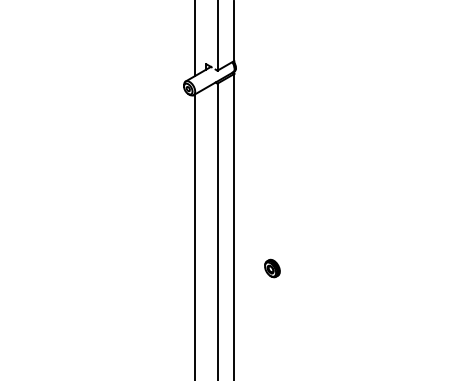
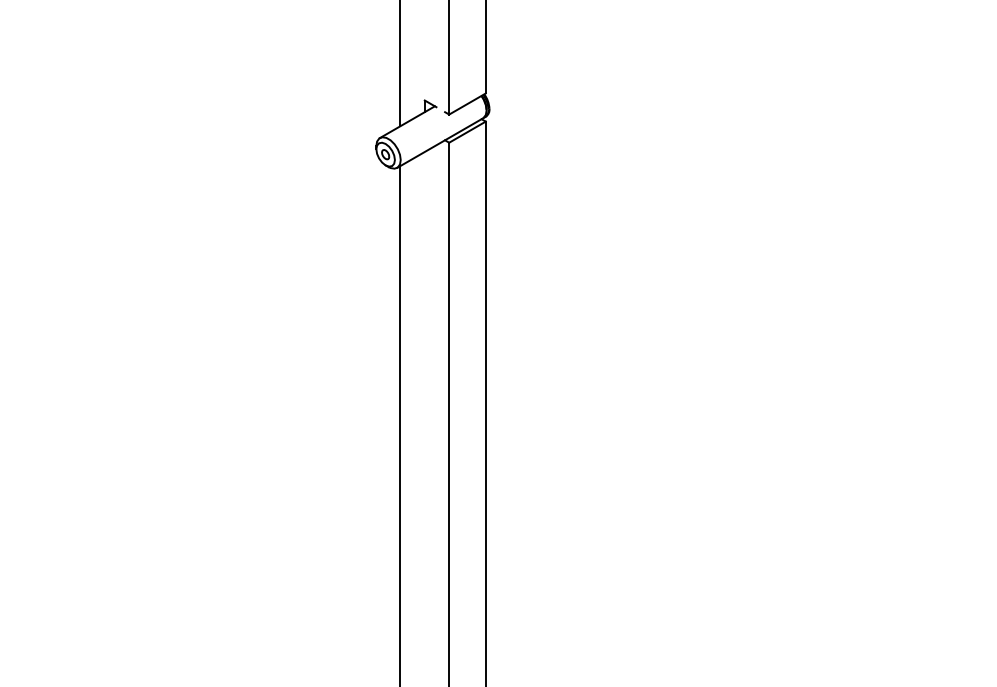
part: (272, 268) -> (568, 544), removed

